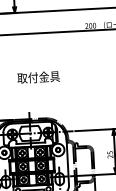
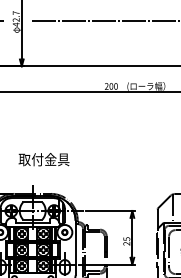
text: (38, 77) -> (43, 159), moved

